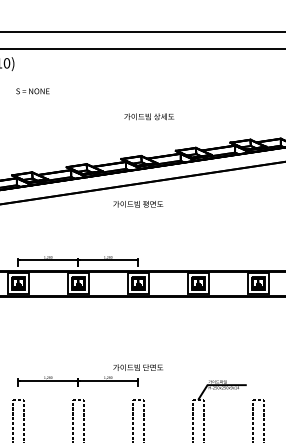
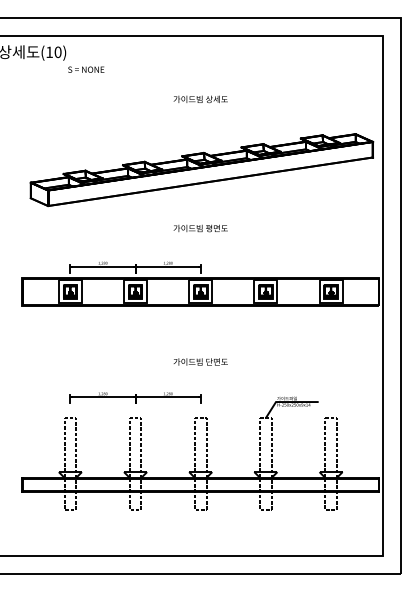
text: (33, 91) -> (86, 69), moved
text: (149, 116) -> (200, 99), moved
text: (138, 204) -> (200, 228), moved
text: (138, 367) -> (200, 361), moved

